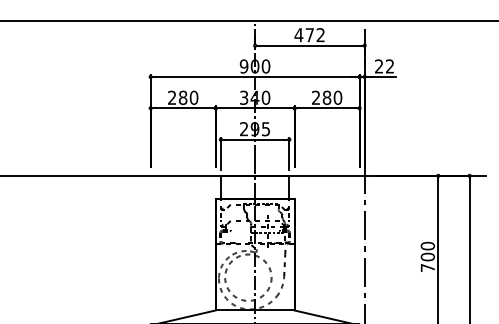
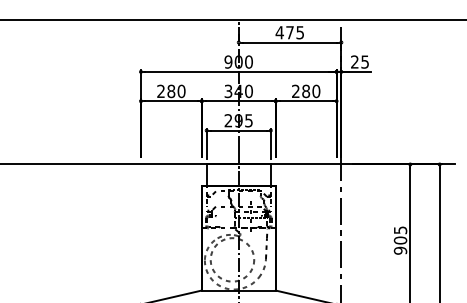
text: (320, 35) -> (299, 33), 472 -> 475
text: (389, 66) -> (364, 62), 22 -> 25
text: (427, 256) -> (400, 239), 700 -> 905

